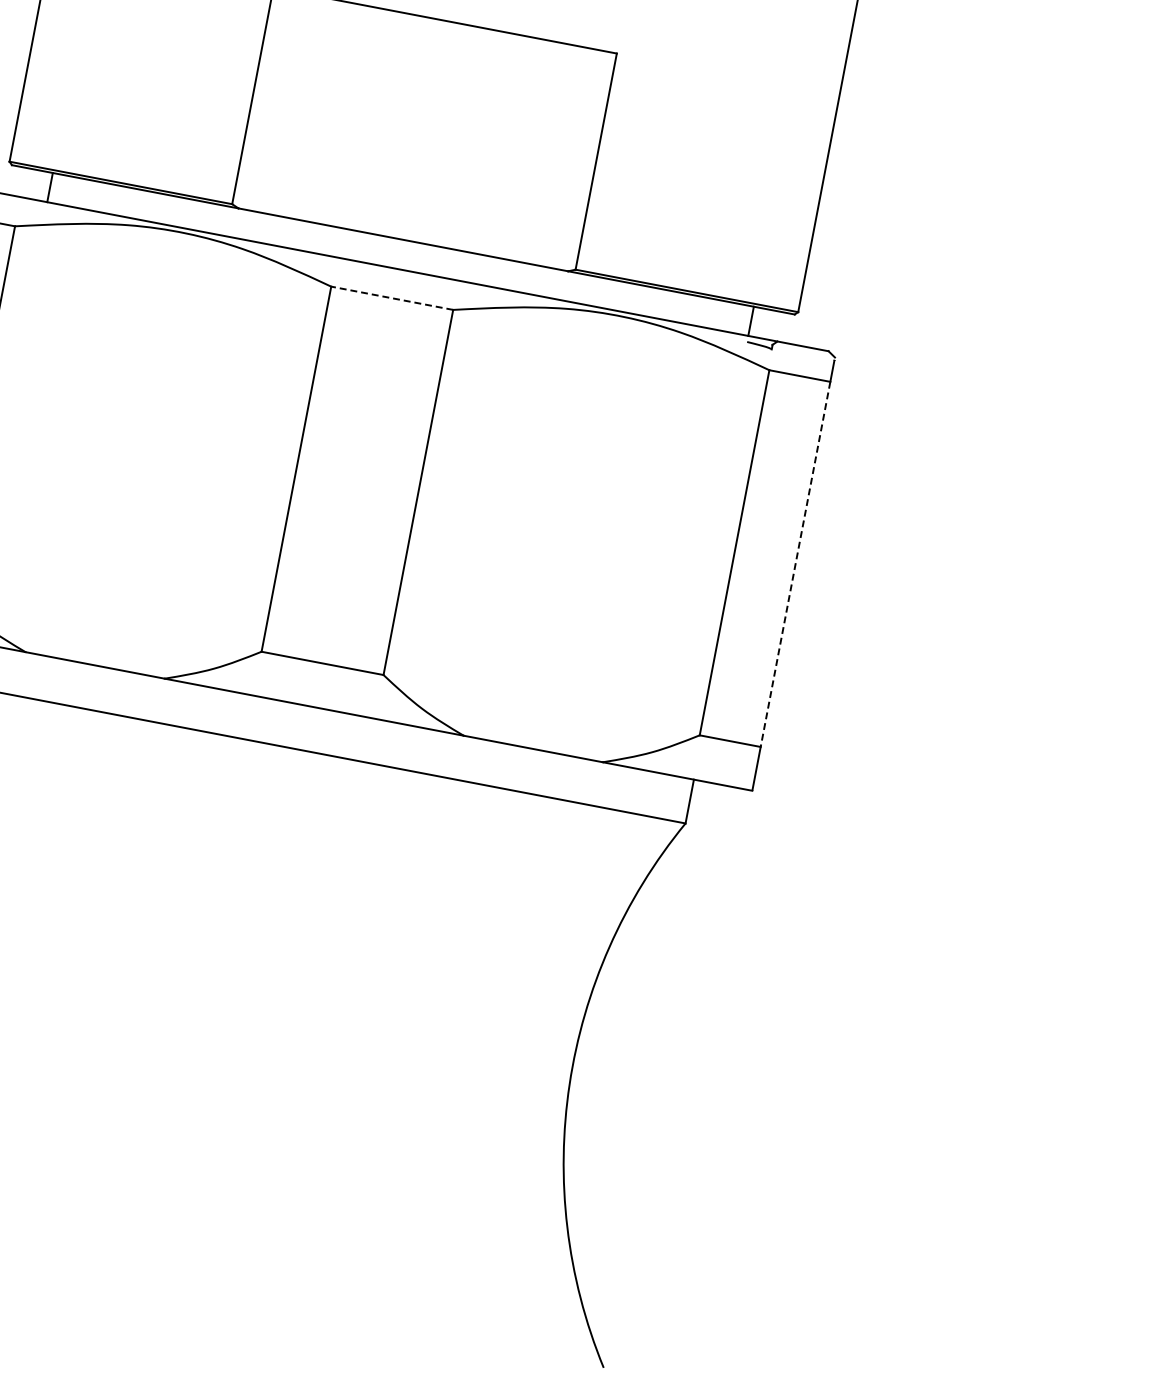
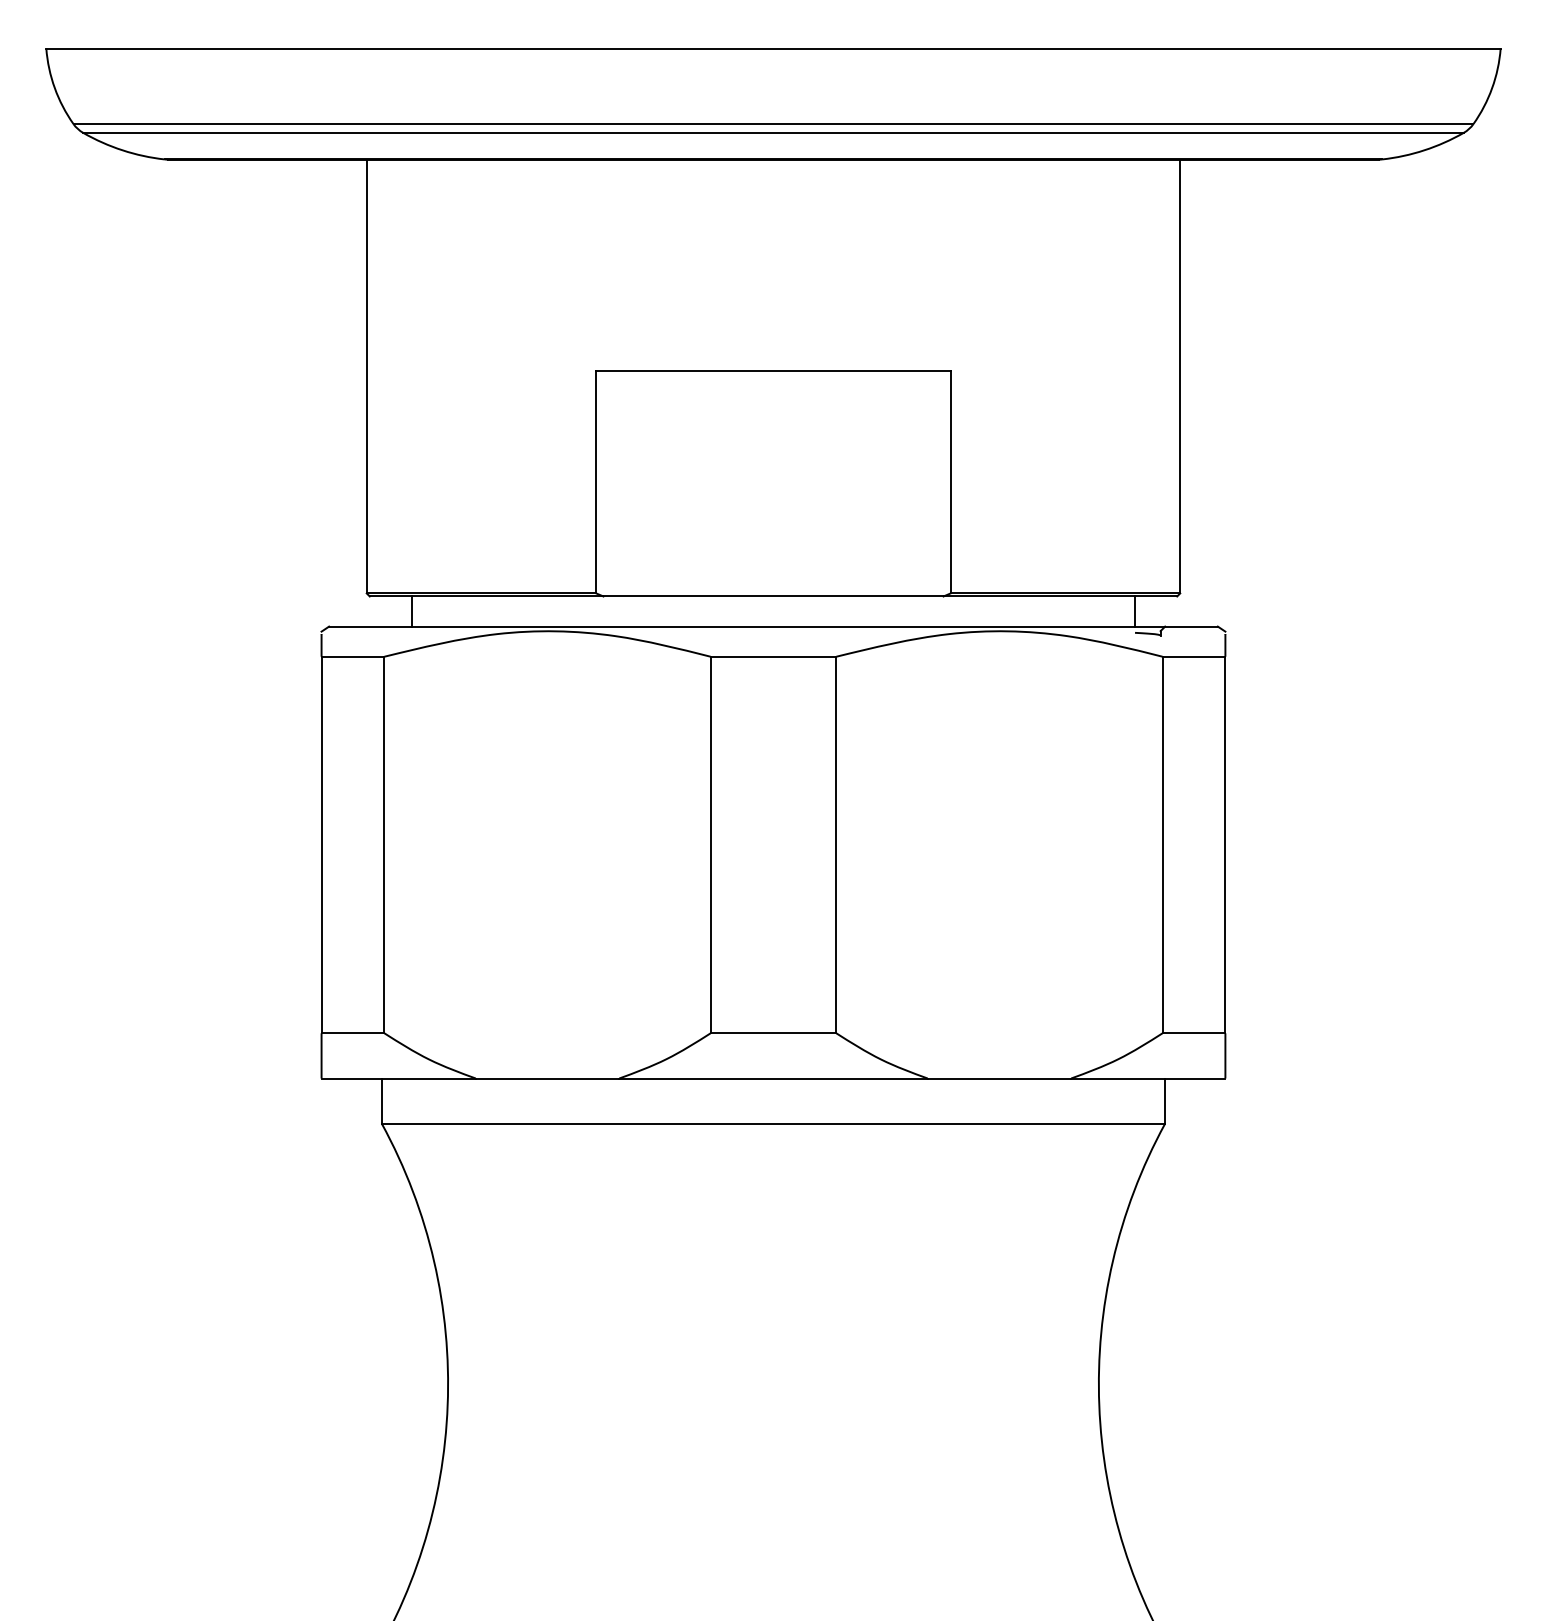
line: (392, 298) -> (773, 656), dashed -> solid
line: (795, 564) -> (1225, 845), dashed -> solid

